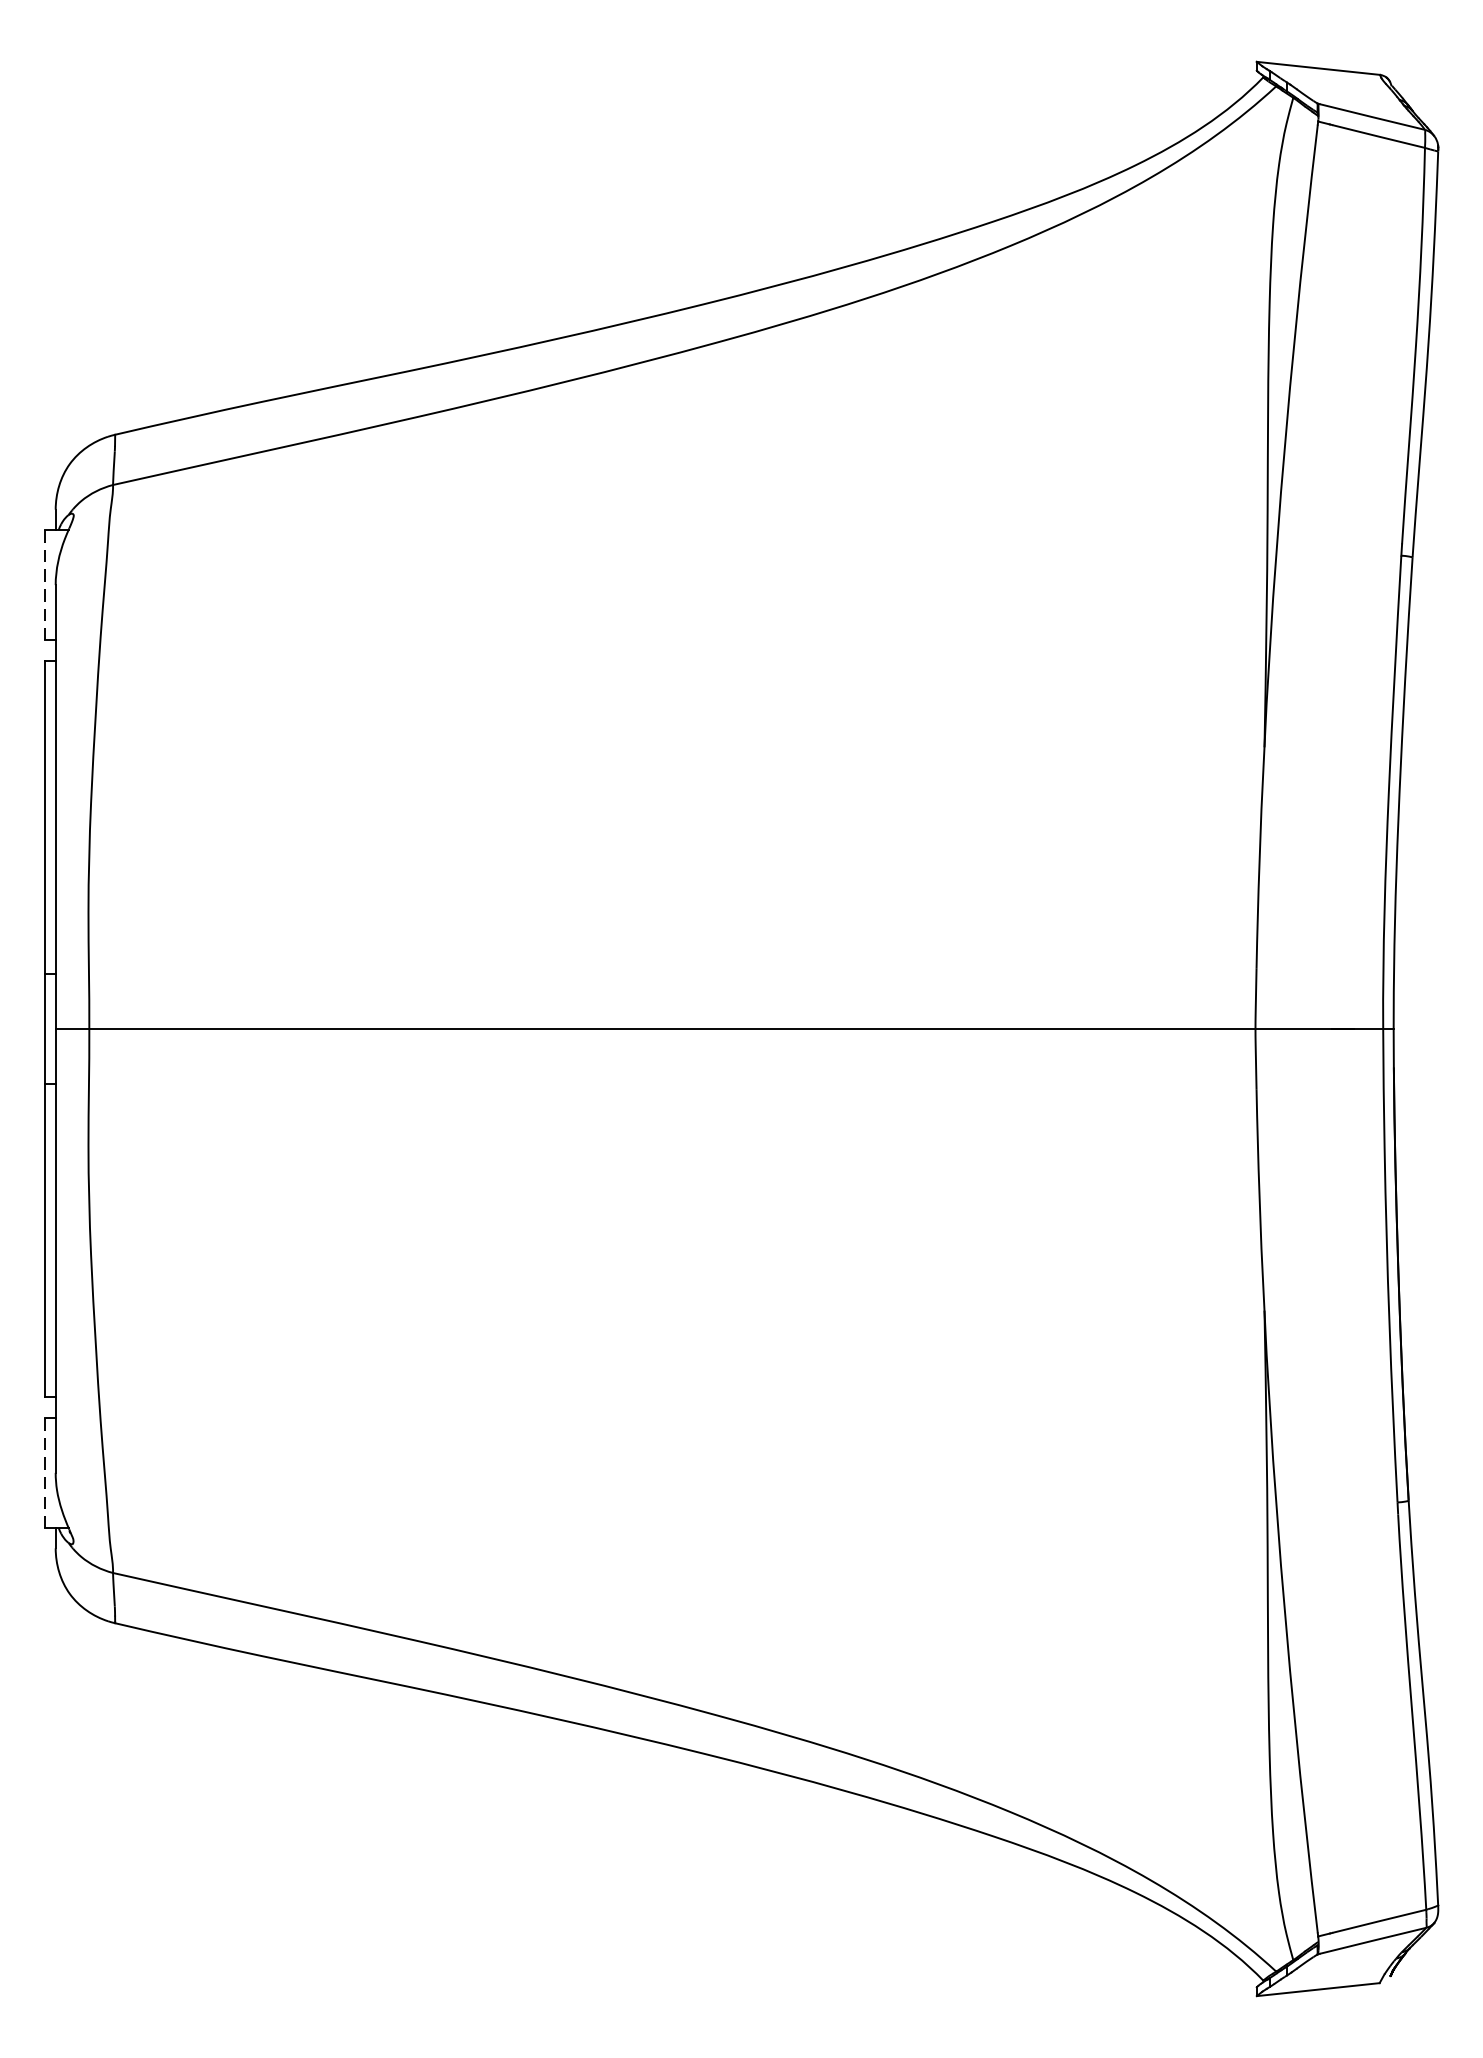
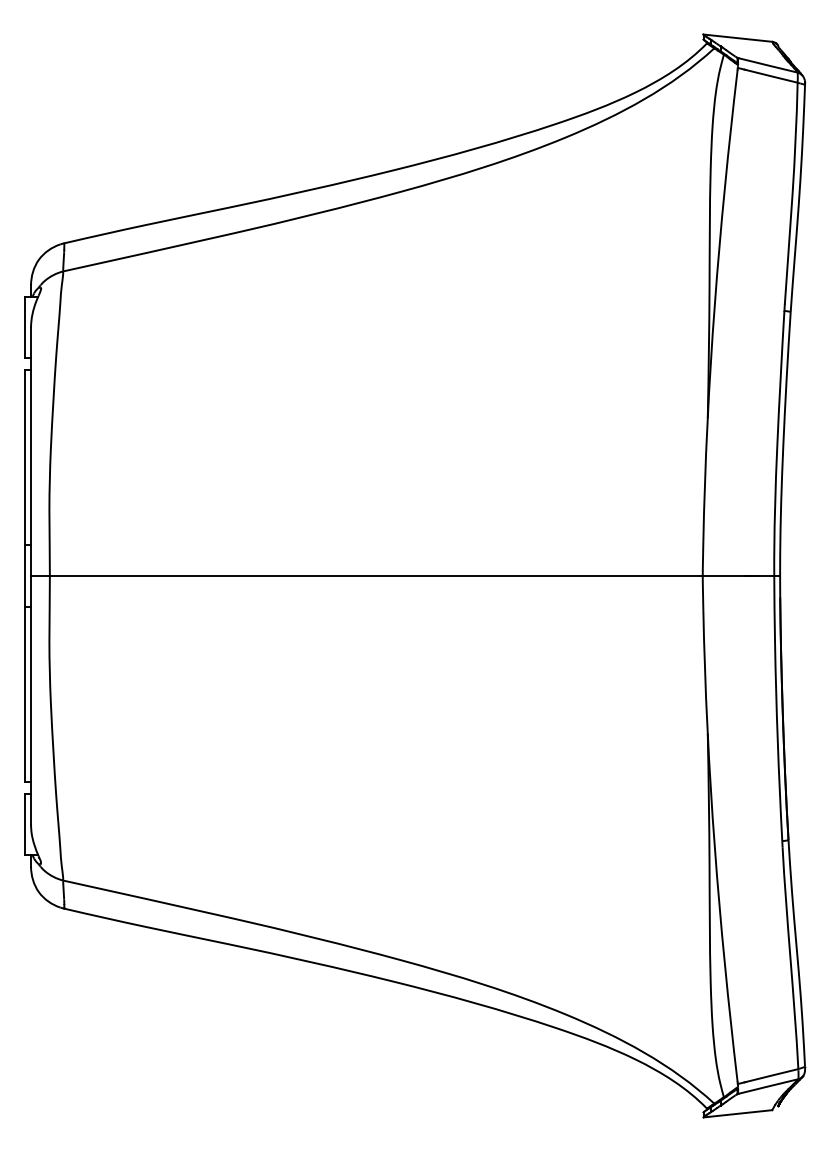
line: (43, 585) -> (24, 327), dashed -> solid
line: (43, 1472) -> (24, 824), dashed -> solid

